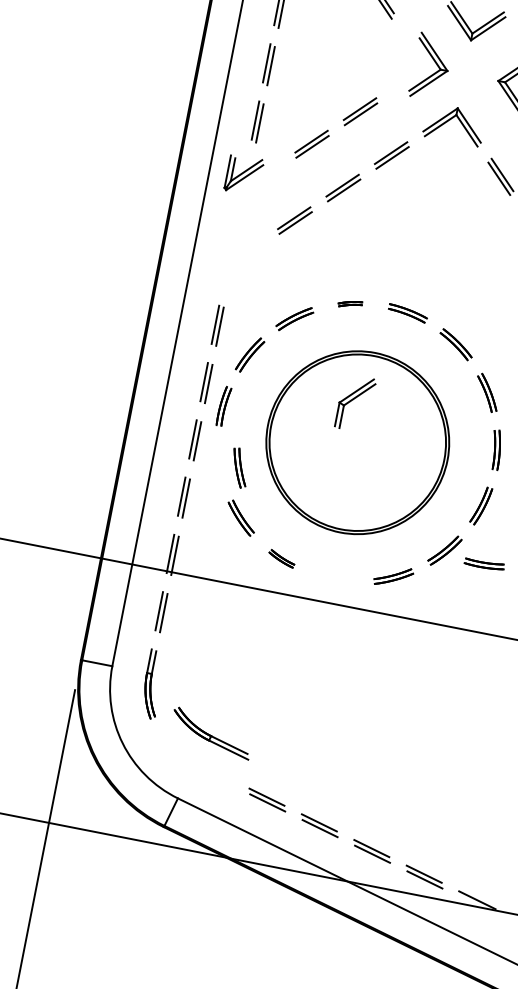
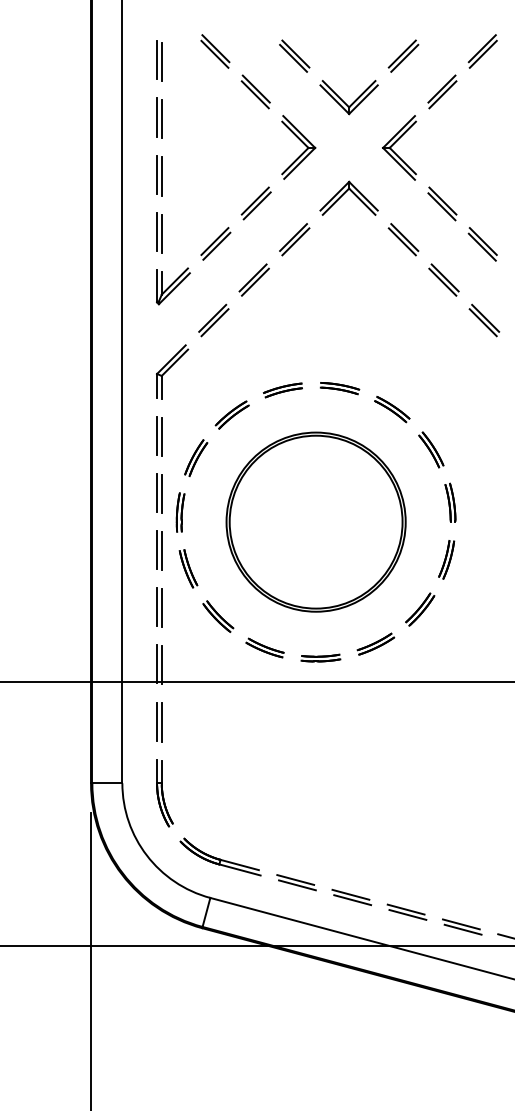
part: (430, 67) -> (298, 147), moved
part: (244, 175) -> (173, 286), moved
part: (349, 304) -> (282, 390), size x1.67
part: (355, 403) -> (172, 371), moved
part: (239, 467) -> (188, 568), moved
part: (281, 558) -> (264, 647), size x1.43
part: (484, 563) -> (320, 657), moved
part: (211, 732) -> (220, 856), moved

